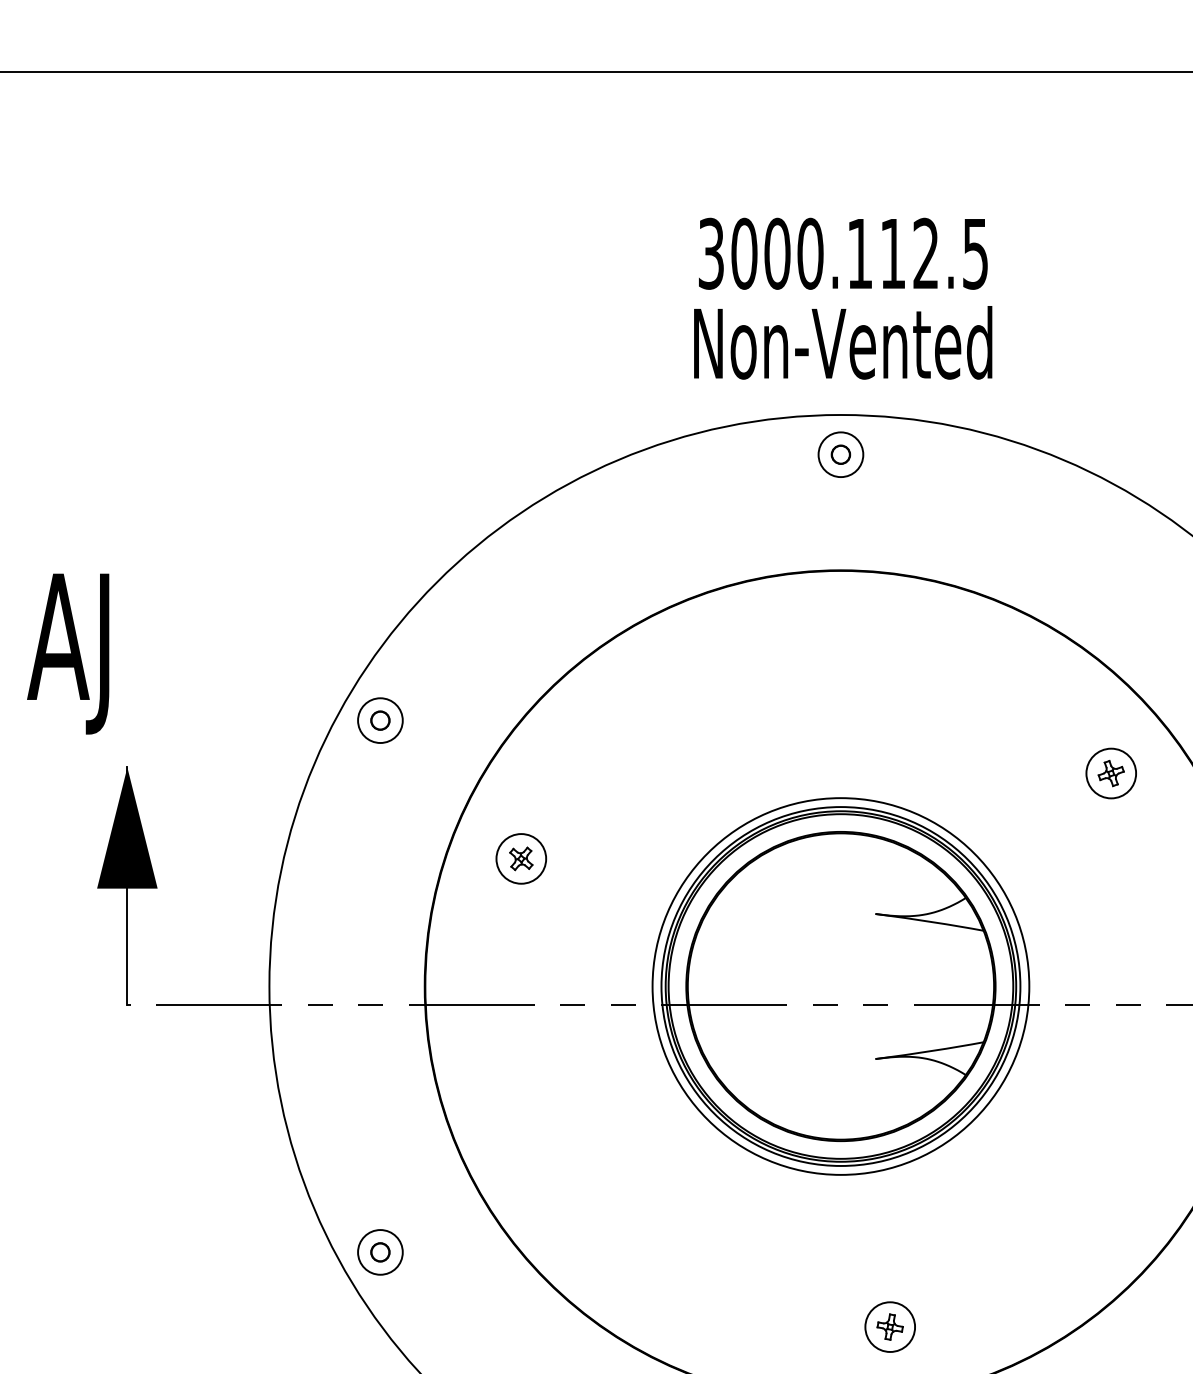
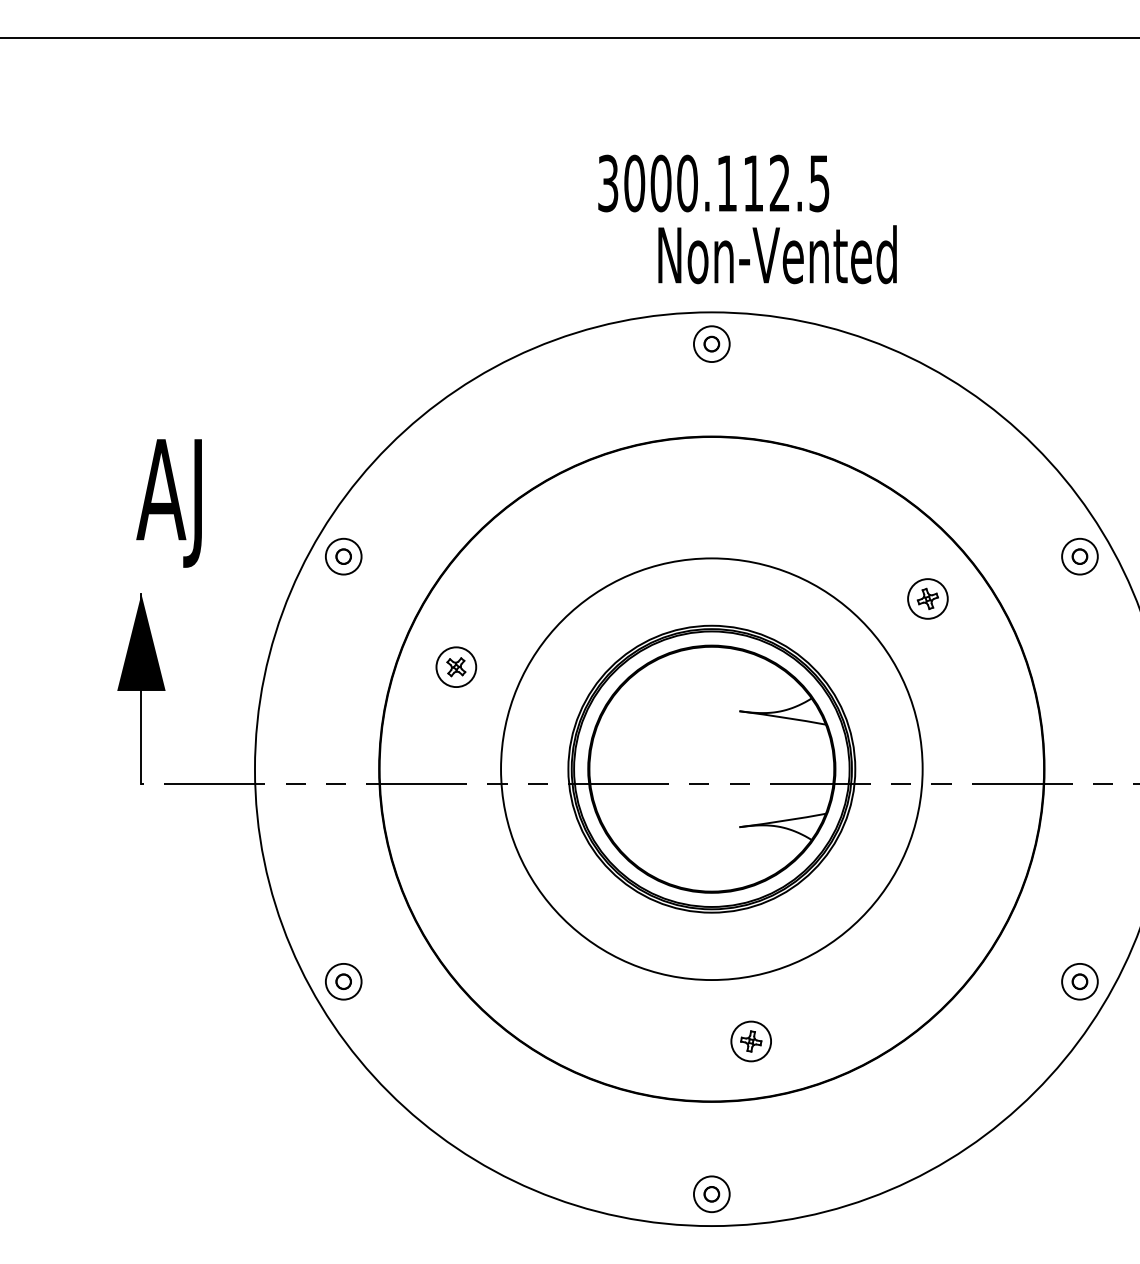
text: (843, 342) -> (777, 254), moved
text: (67, 654) -> (168, 503), moved
circle: (840, 985) -> (711, 768), size x1.4

